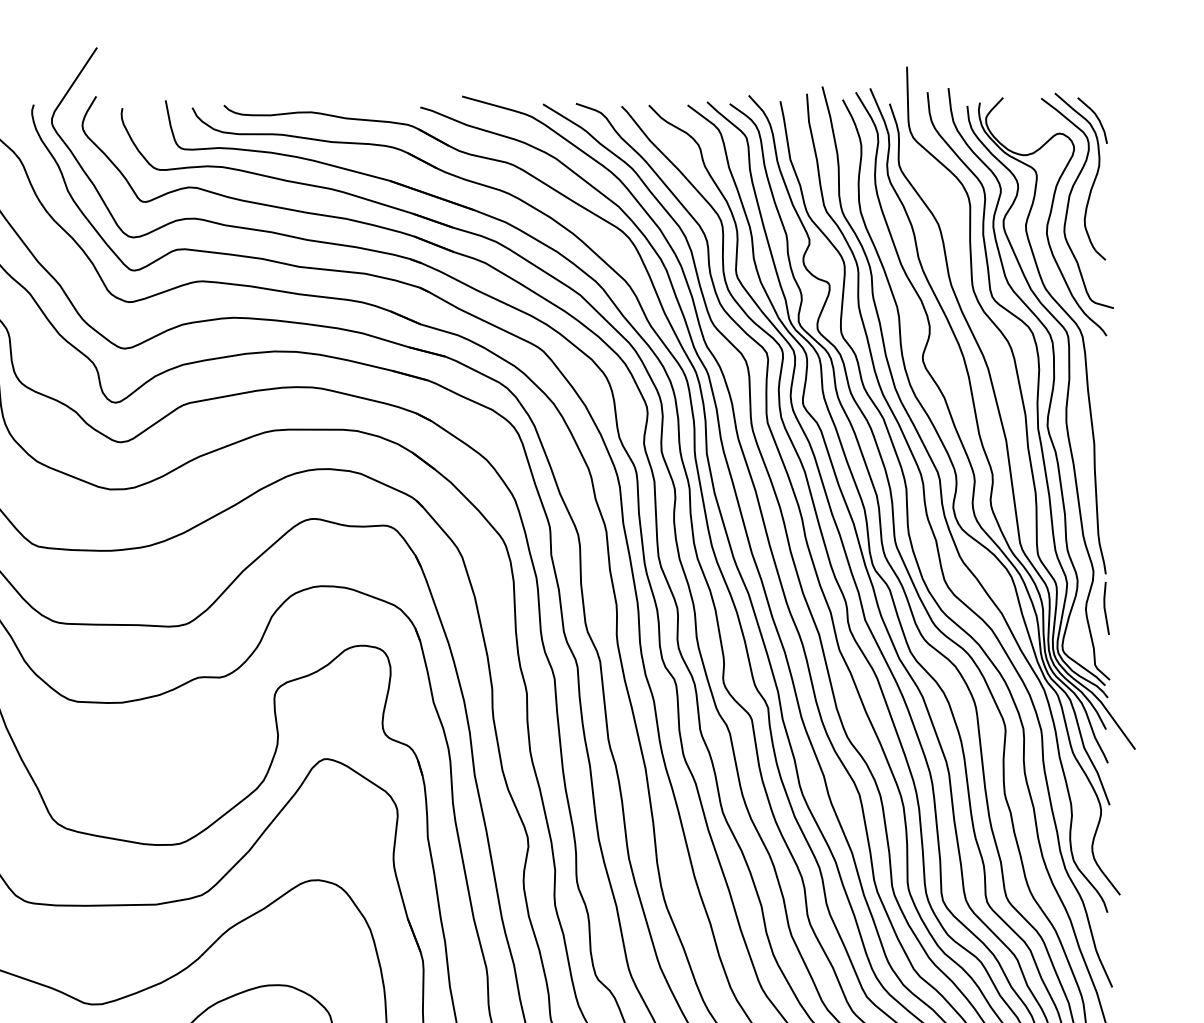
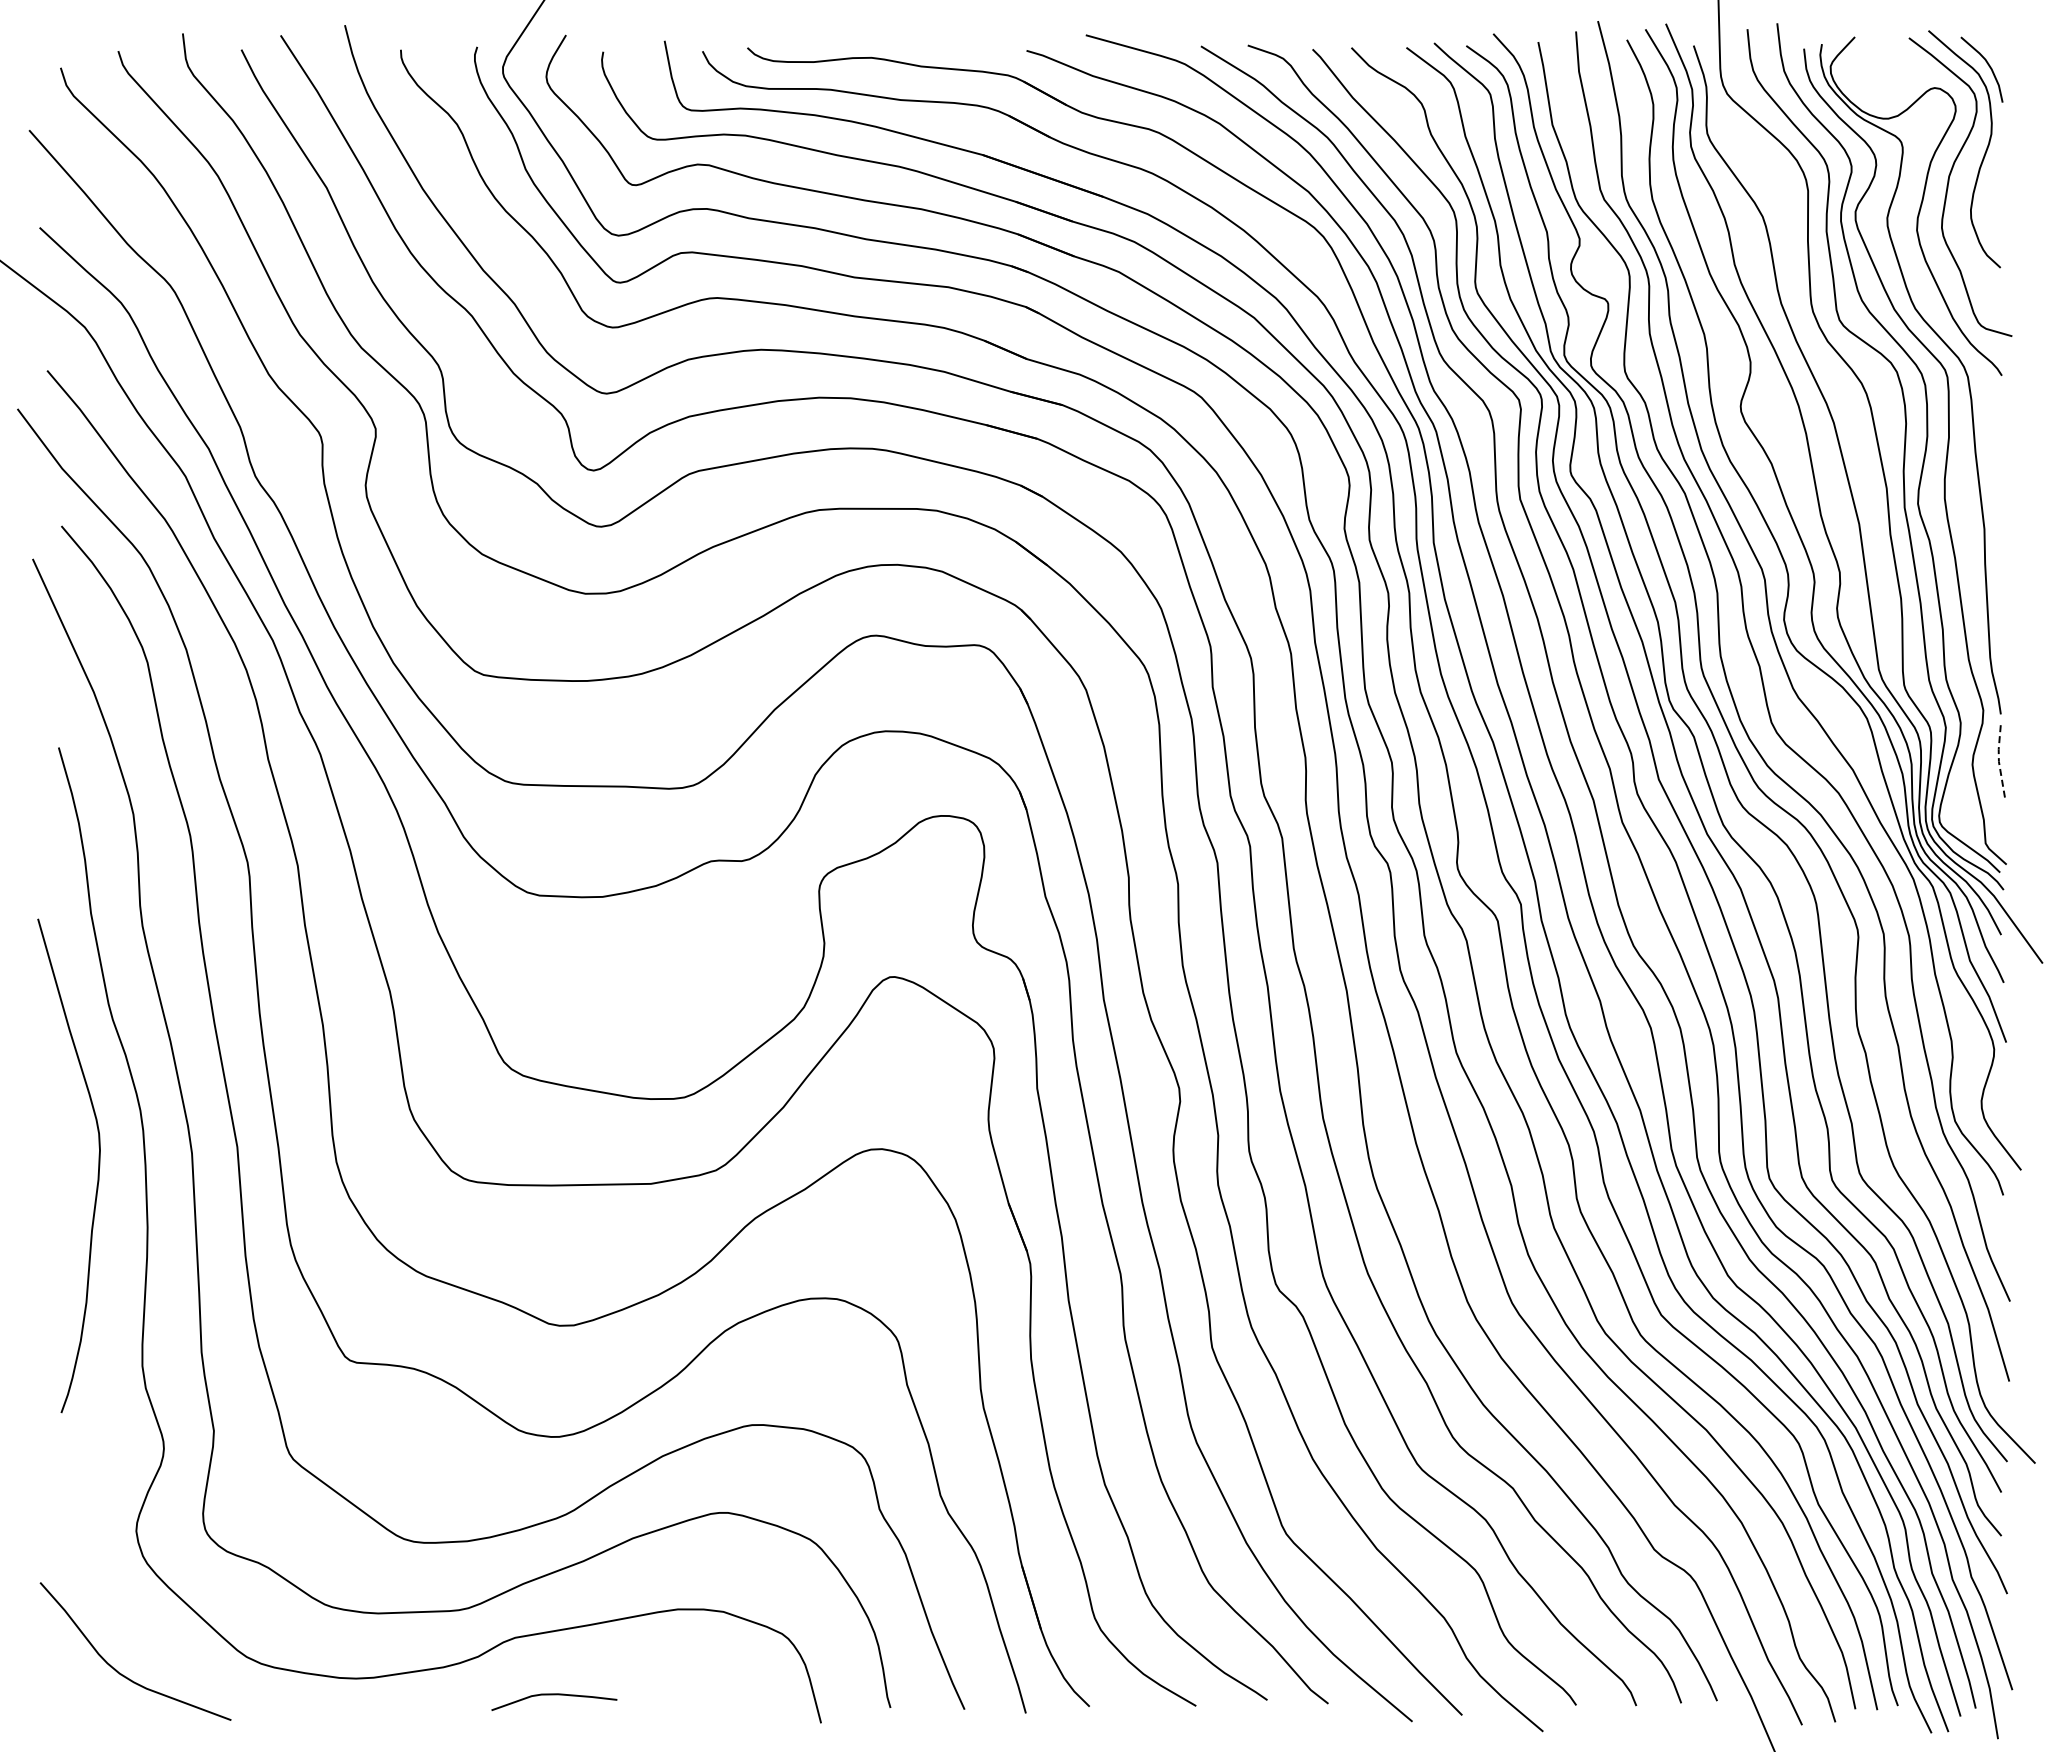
line: (1104, 607) -> (1998, 761), solid -> dashed

